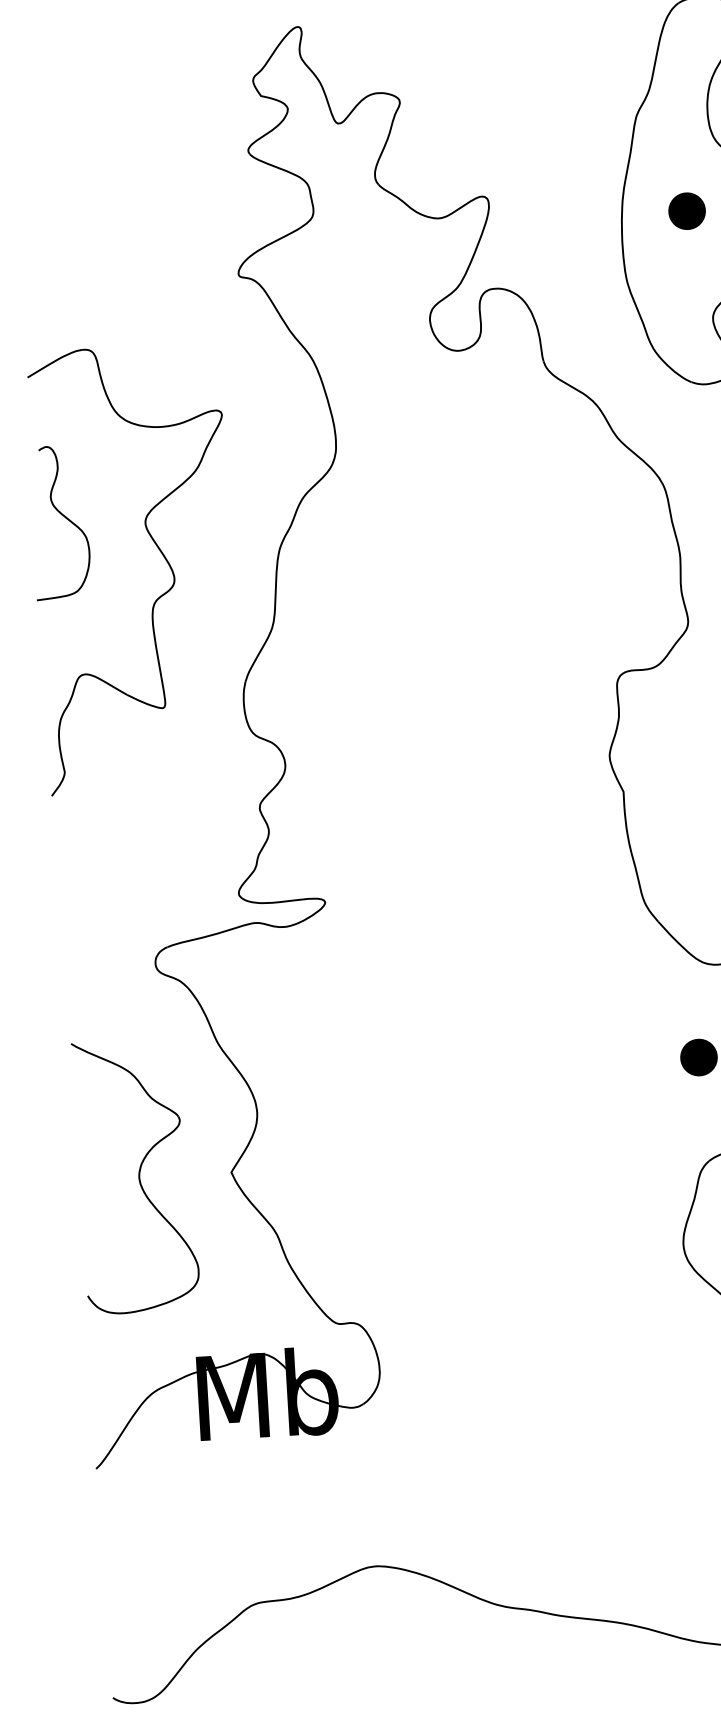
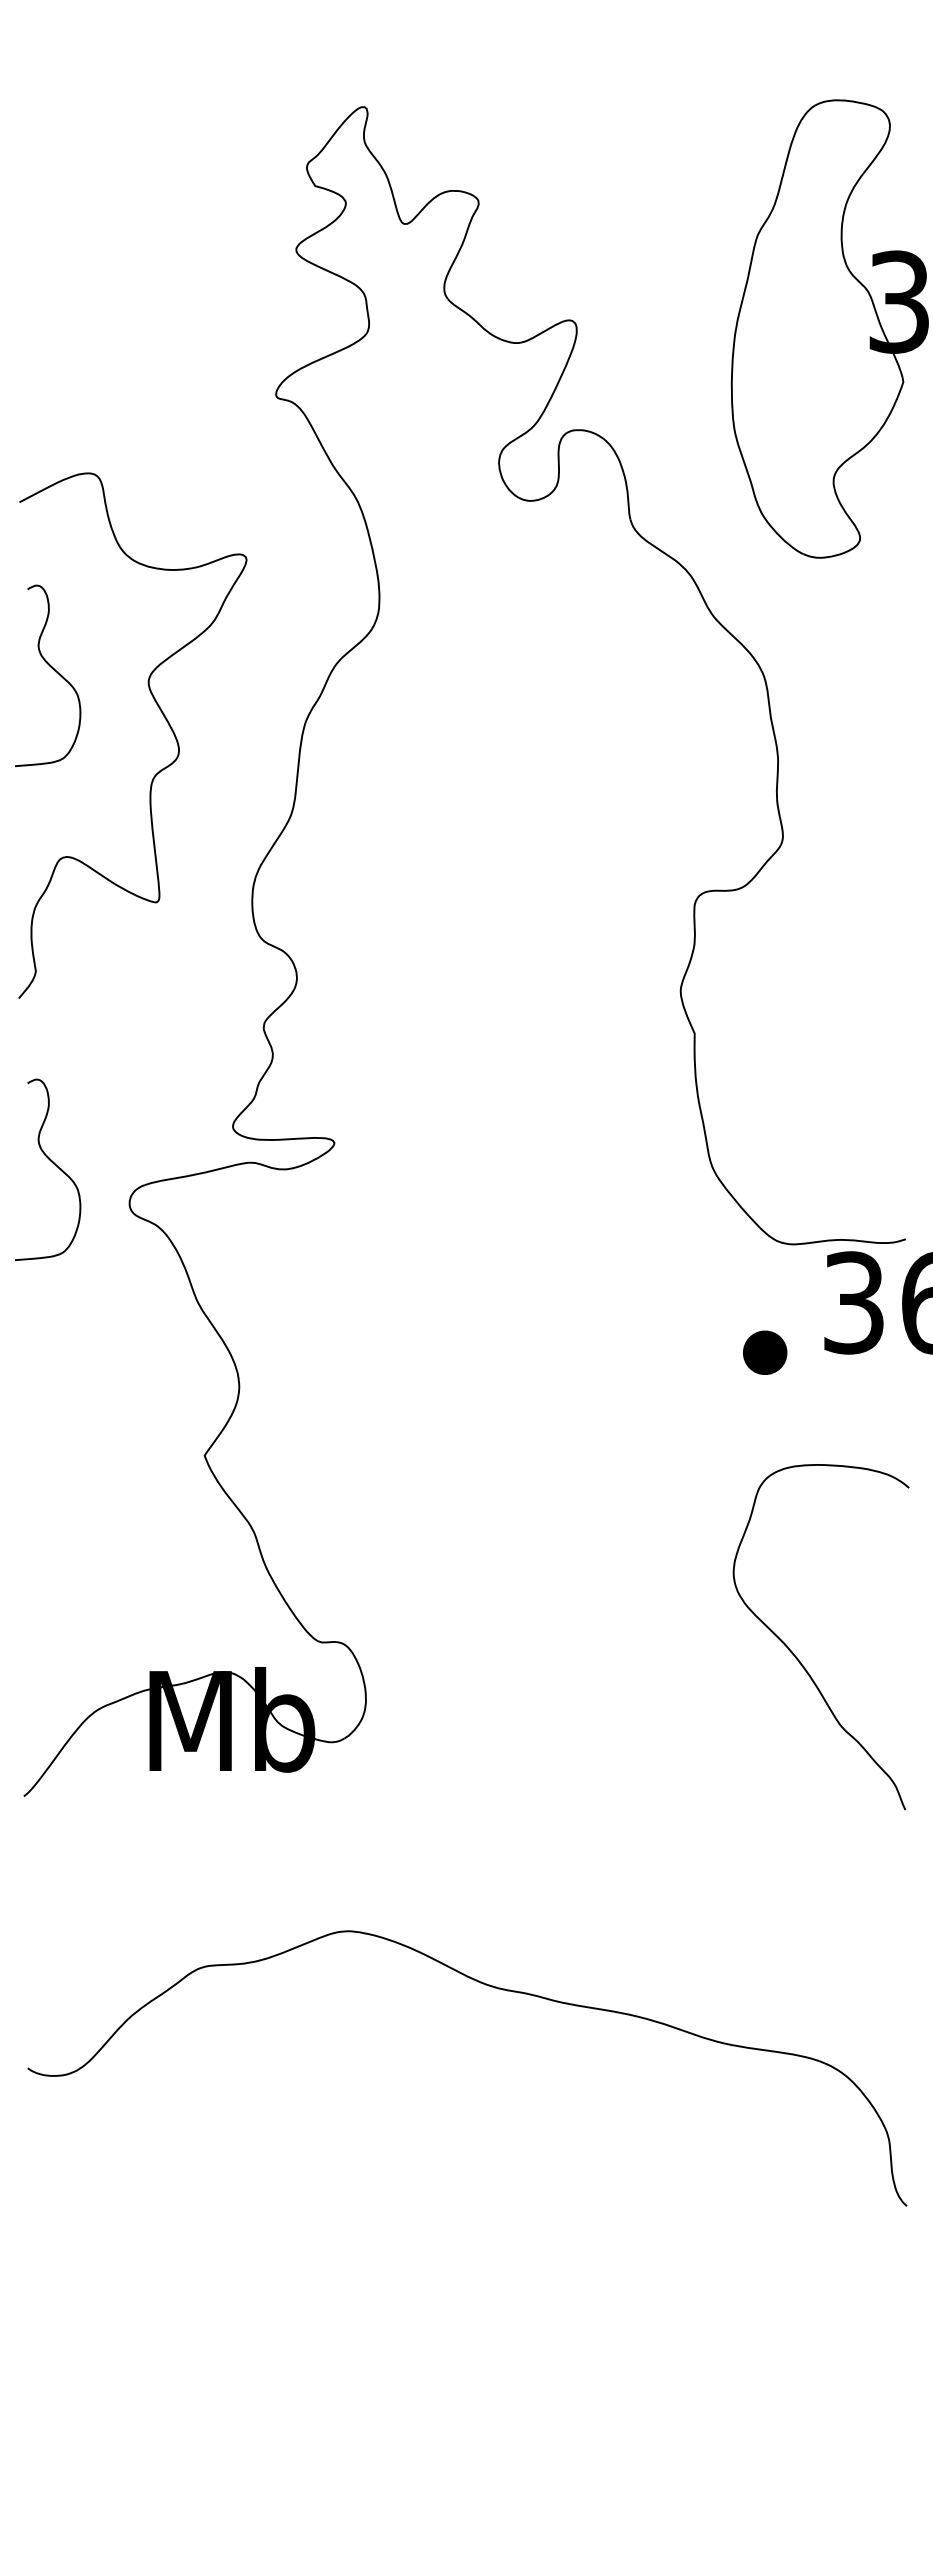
part: (687, 210) -> (810, 351), removed
curve: (89, 934) -> (53, 1164), added
part: (135, 1176) -> (91, 1453), removed

